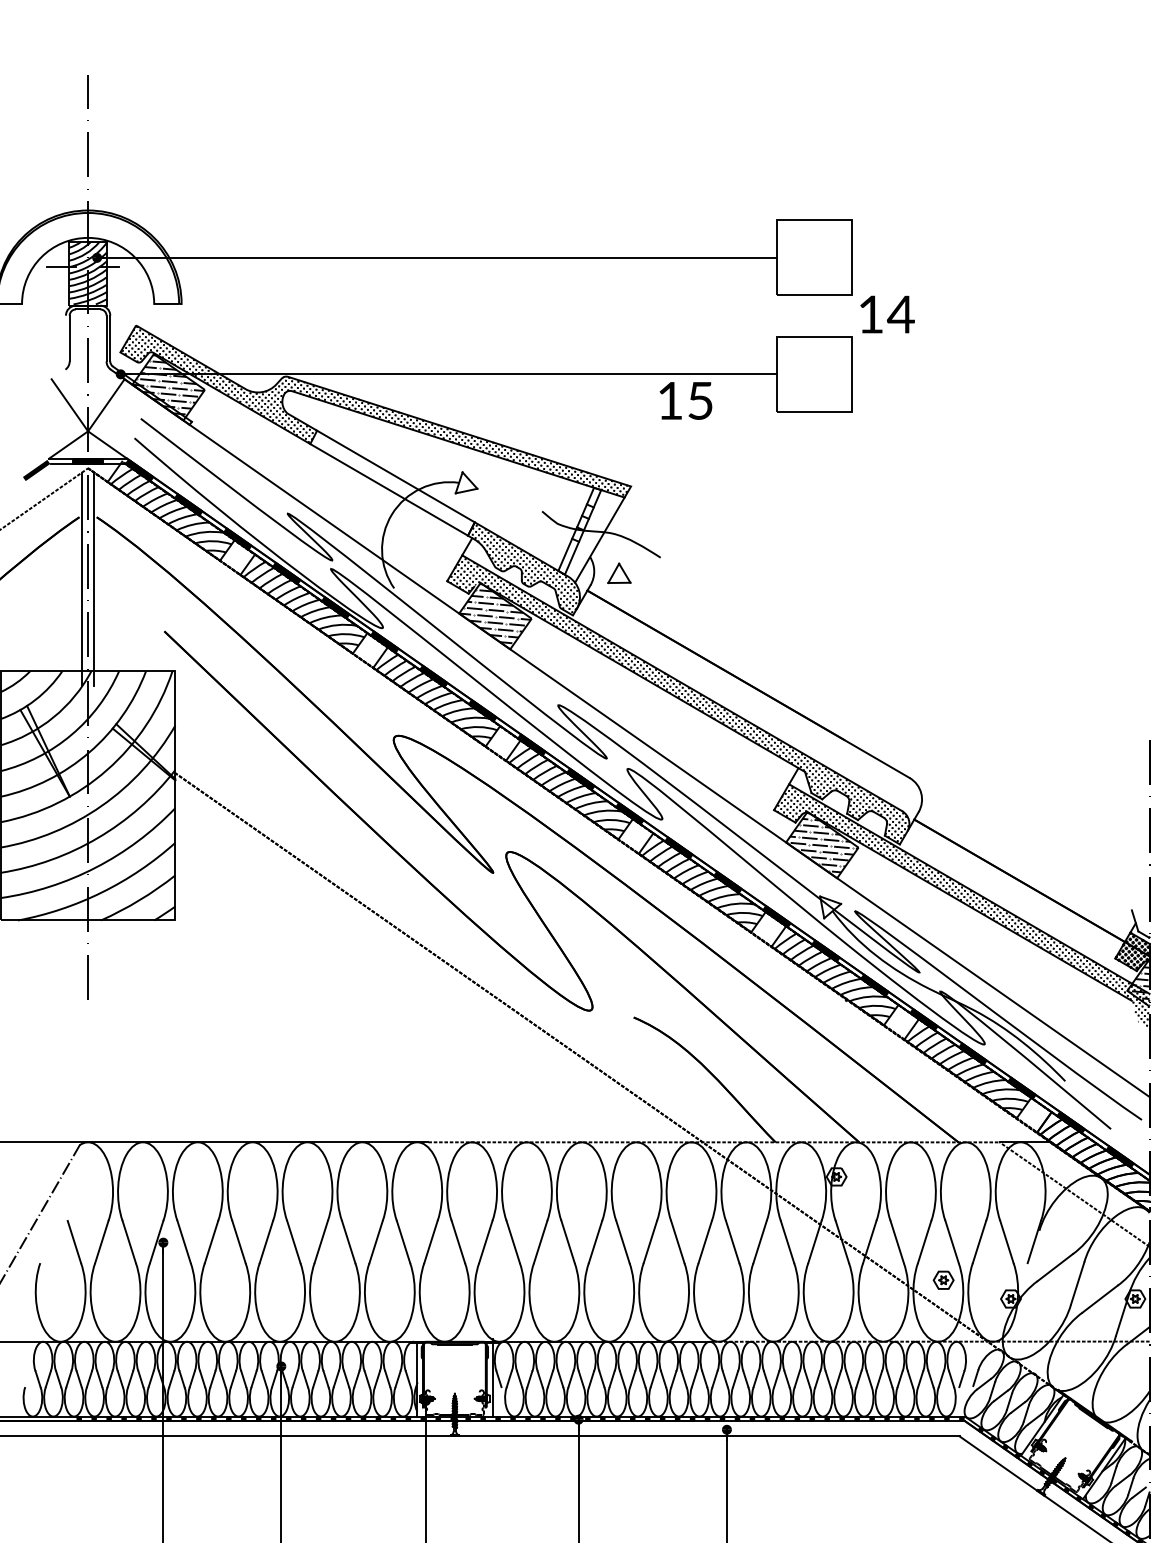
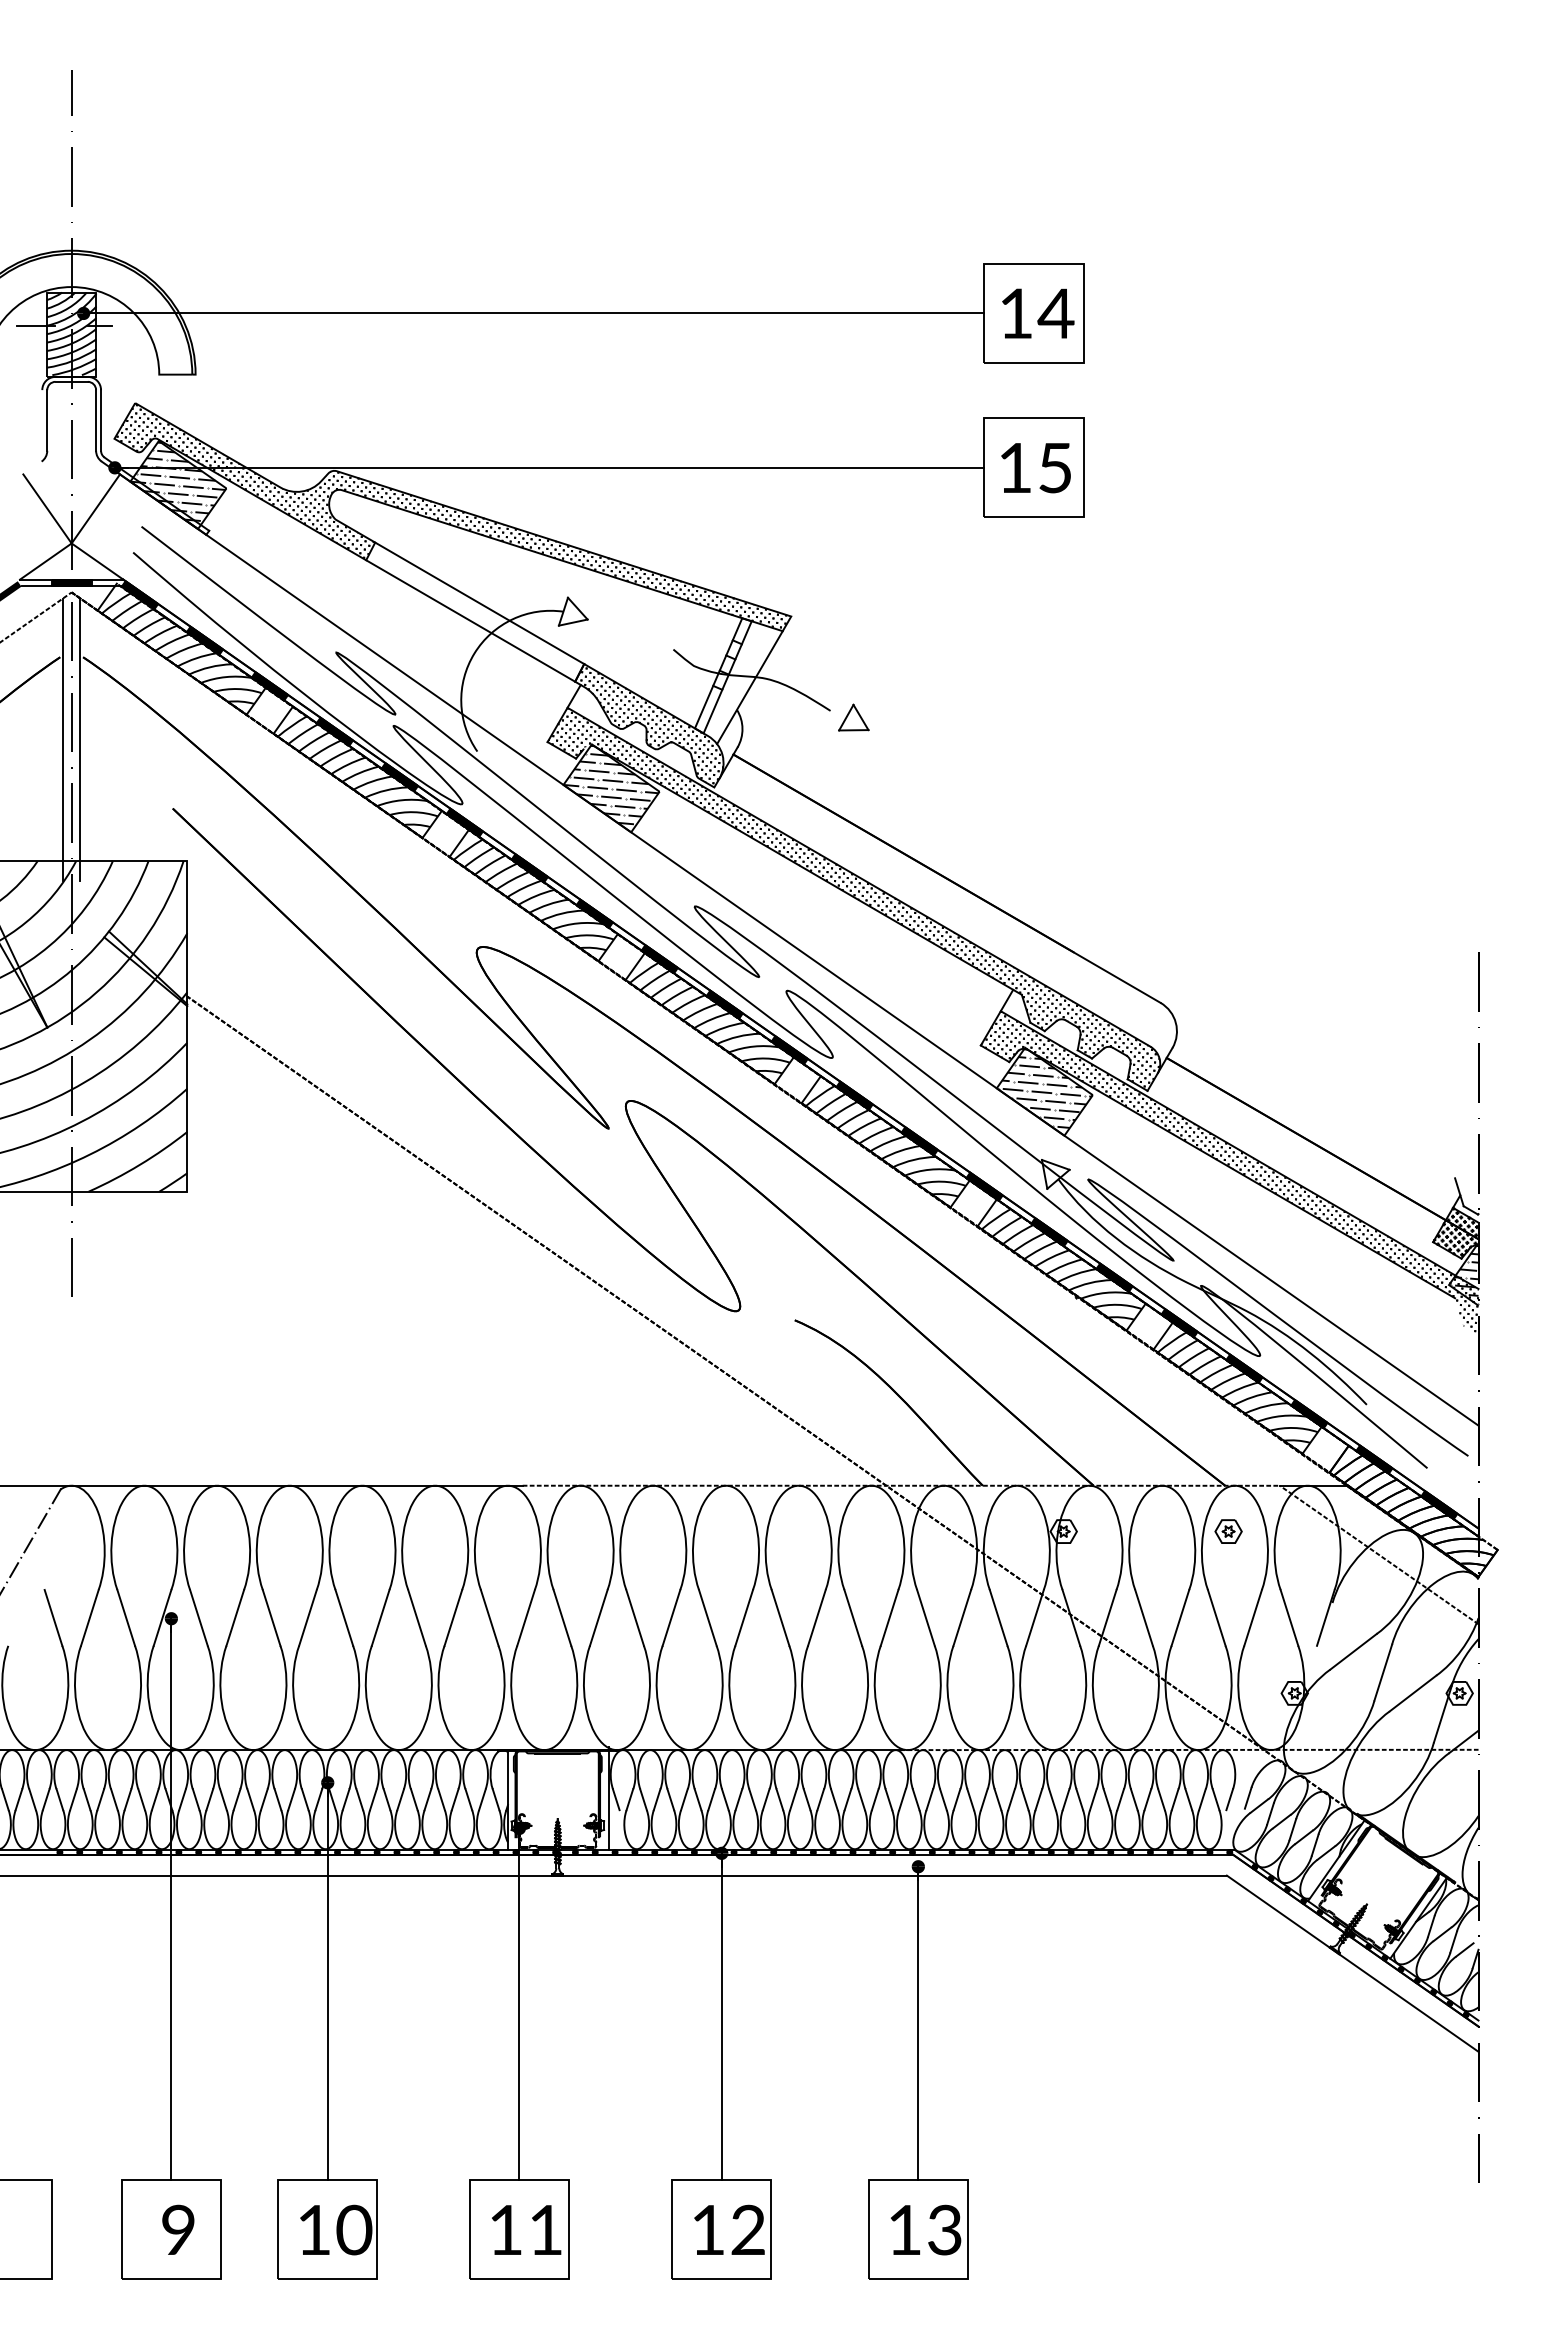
text: (887, 314) -> (1038, 313), moved
text: (685, 401) -> (1035, 468), moved
part: (619, 573) -> (853, 717), moved
part: (943, 1280) -> (1228, 1531), moved

